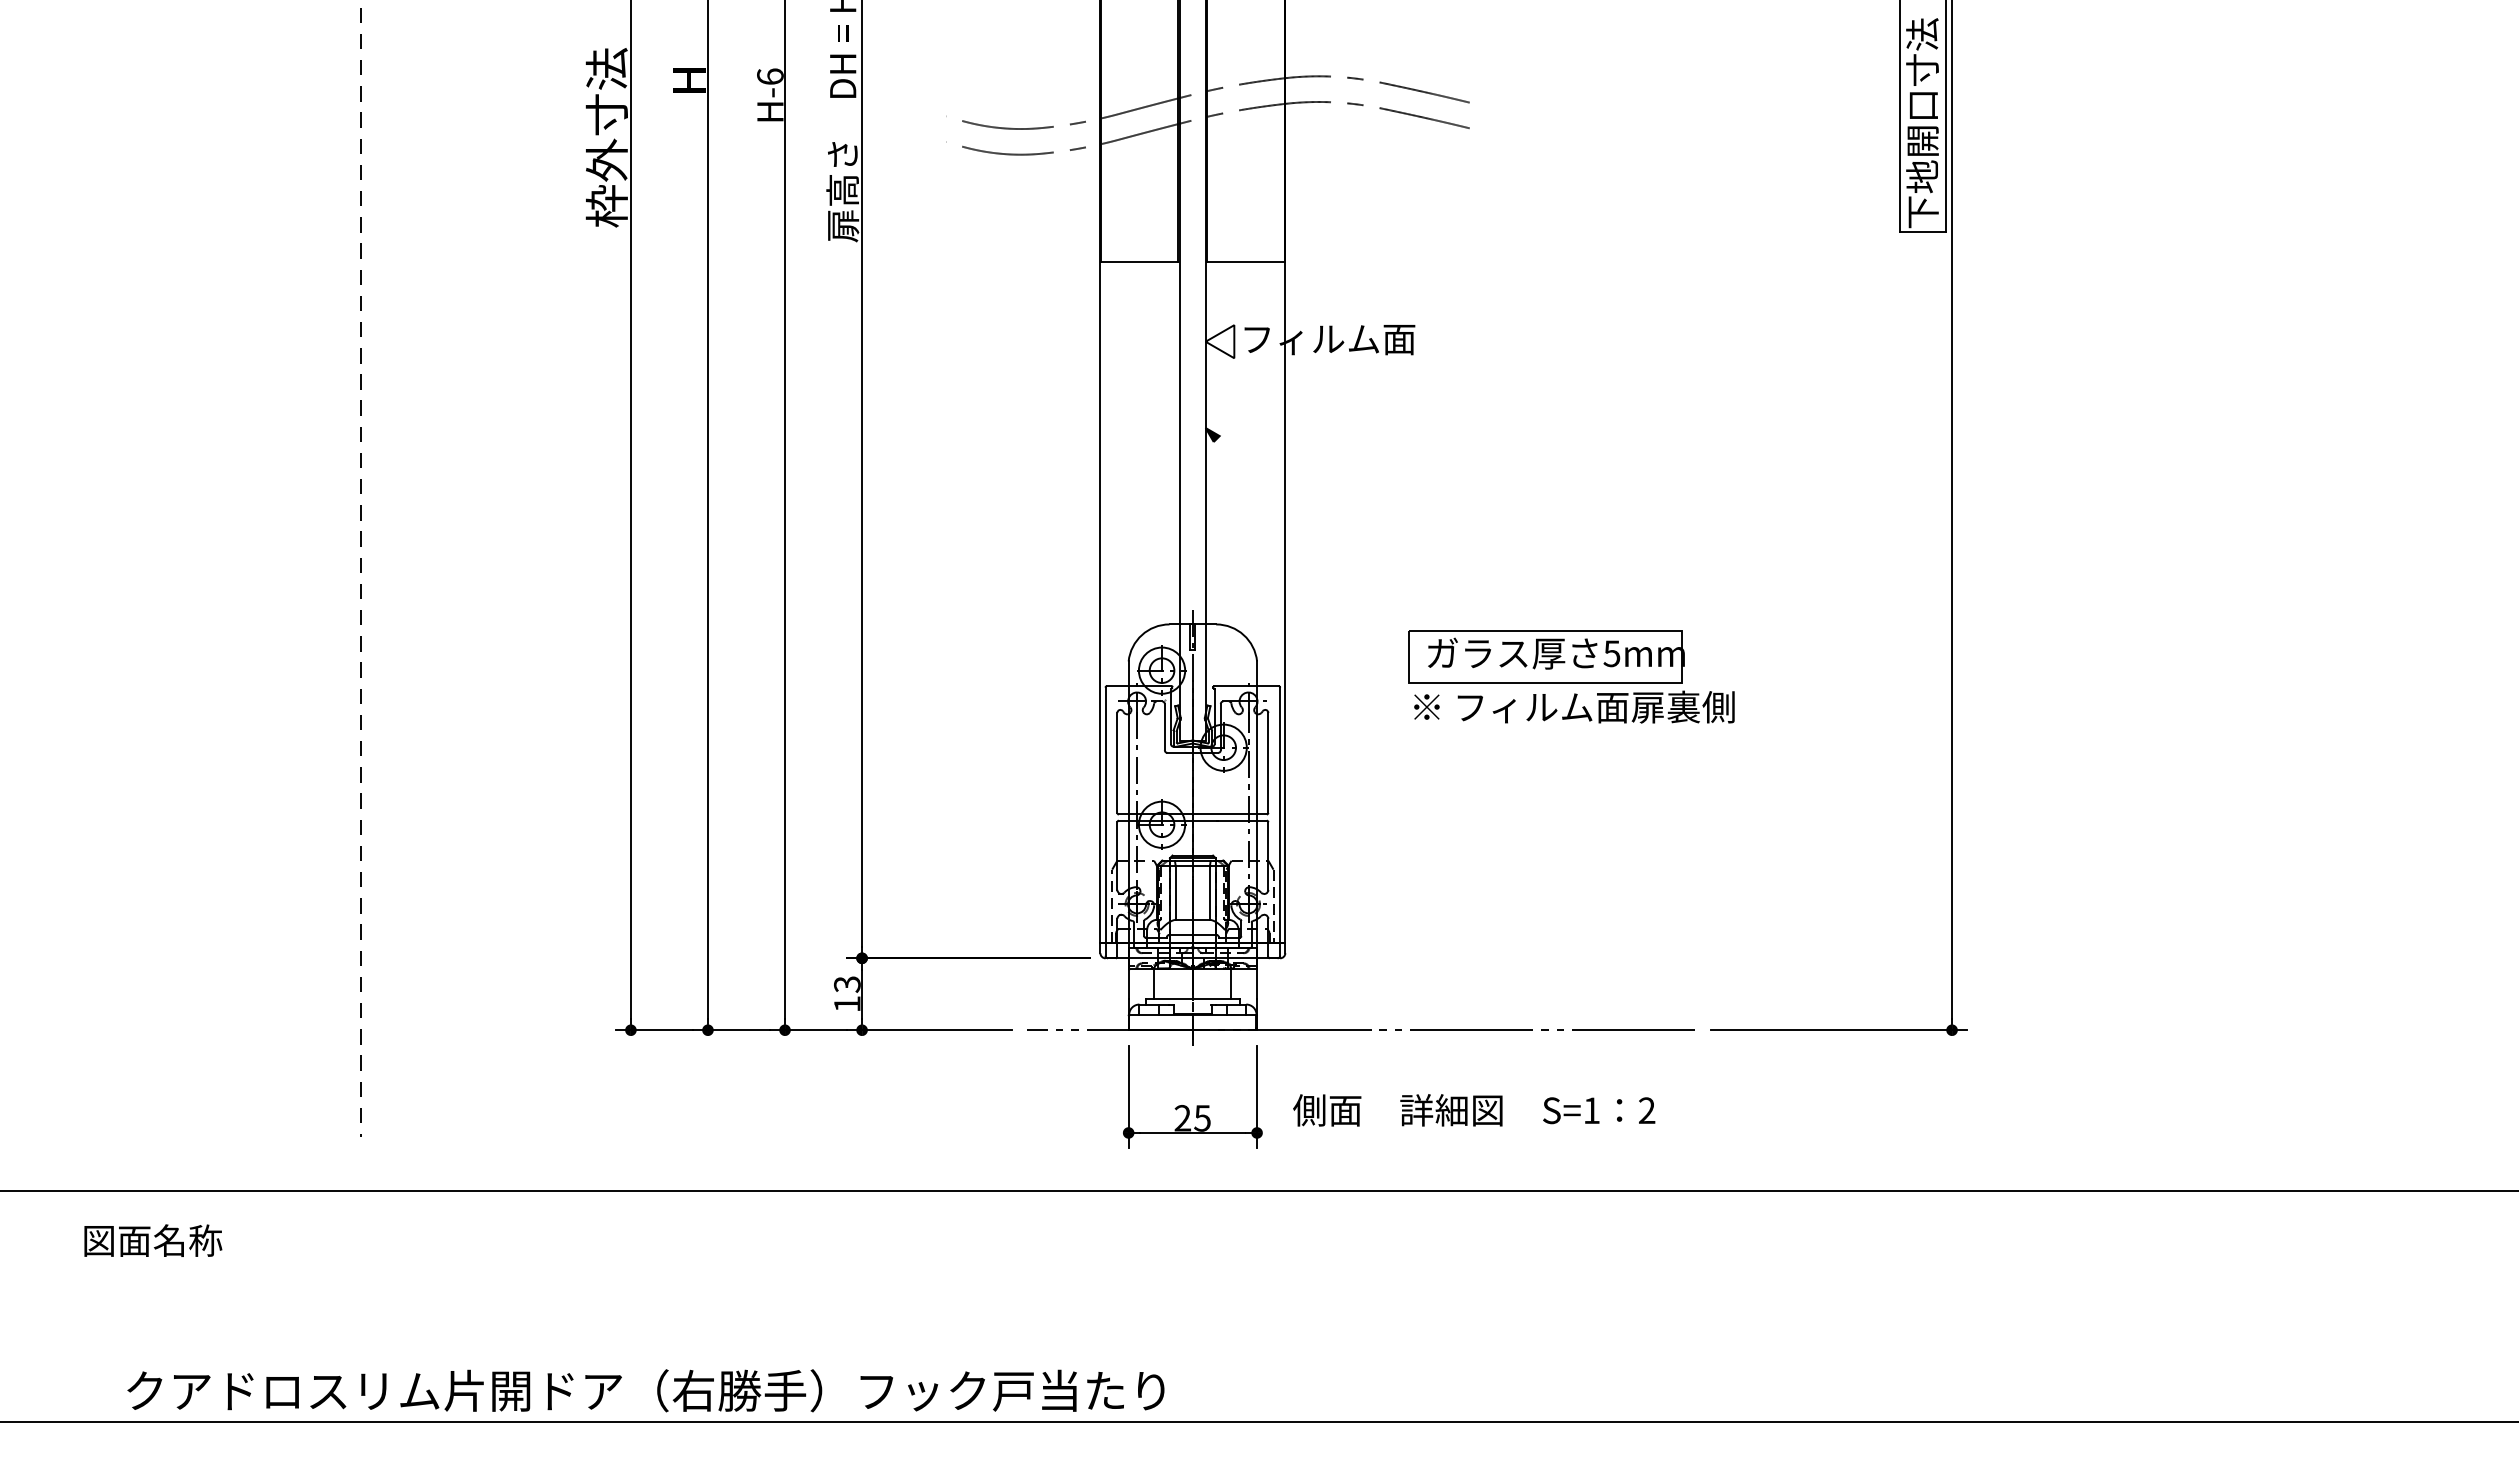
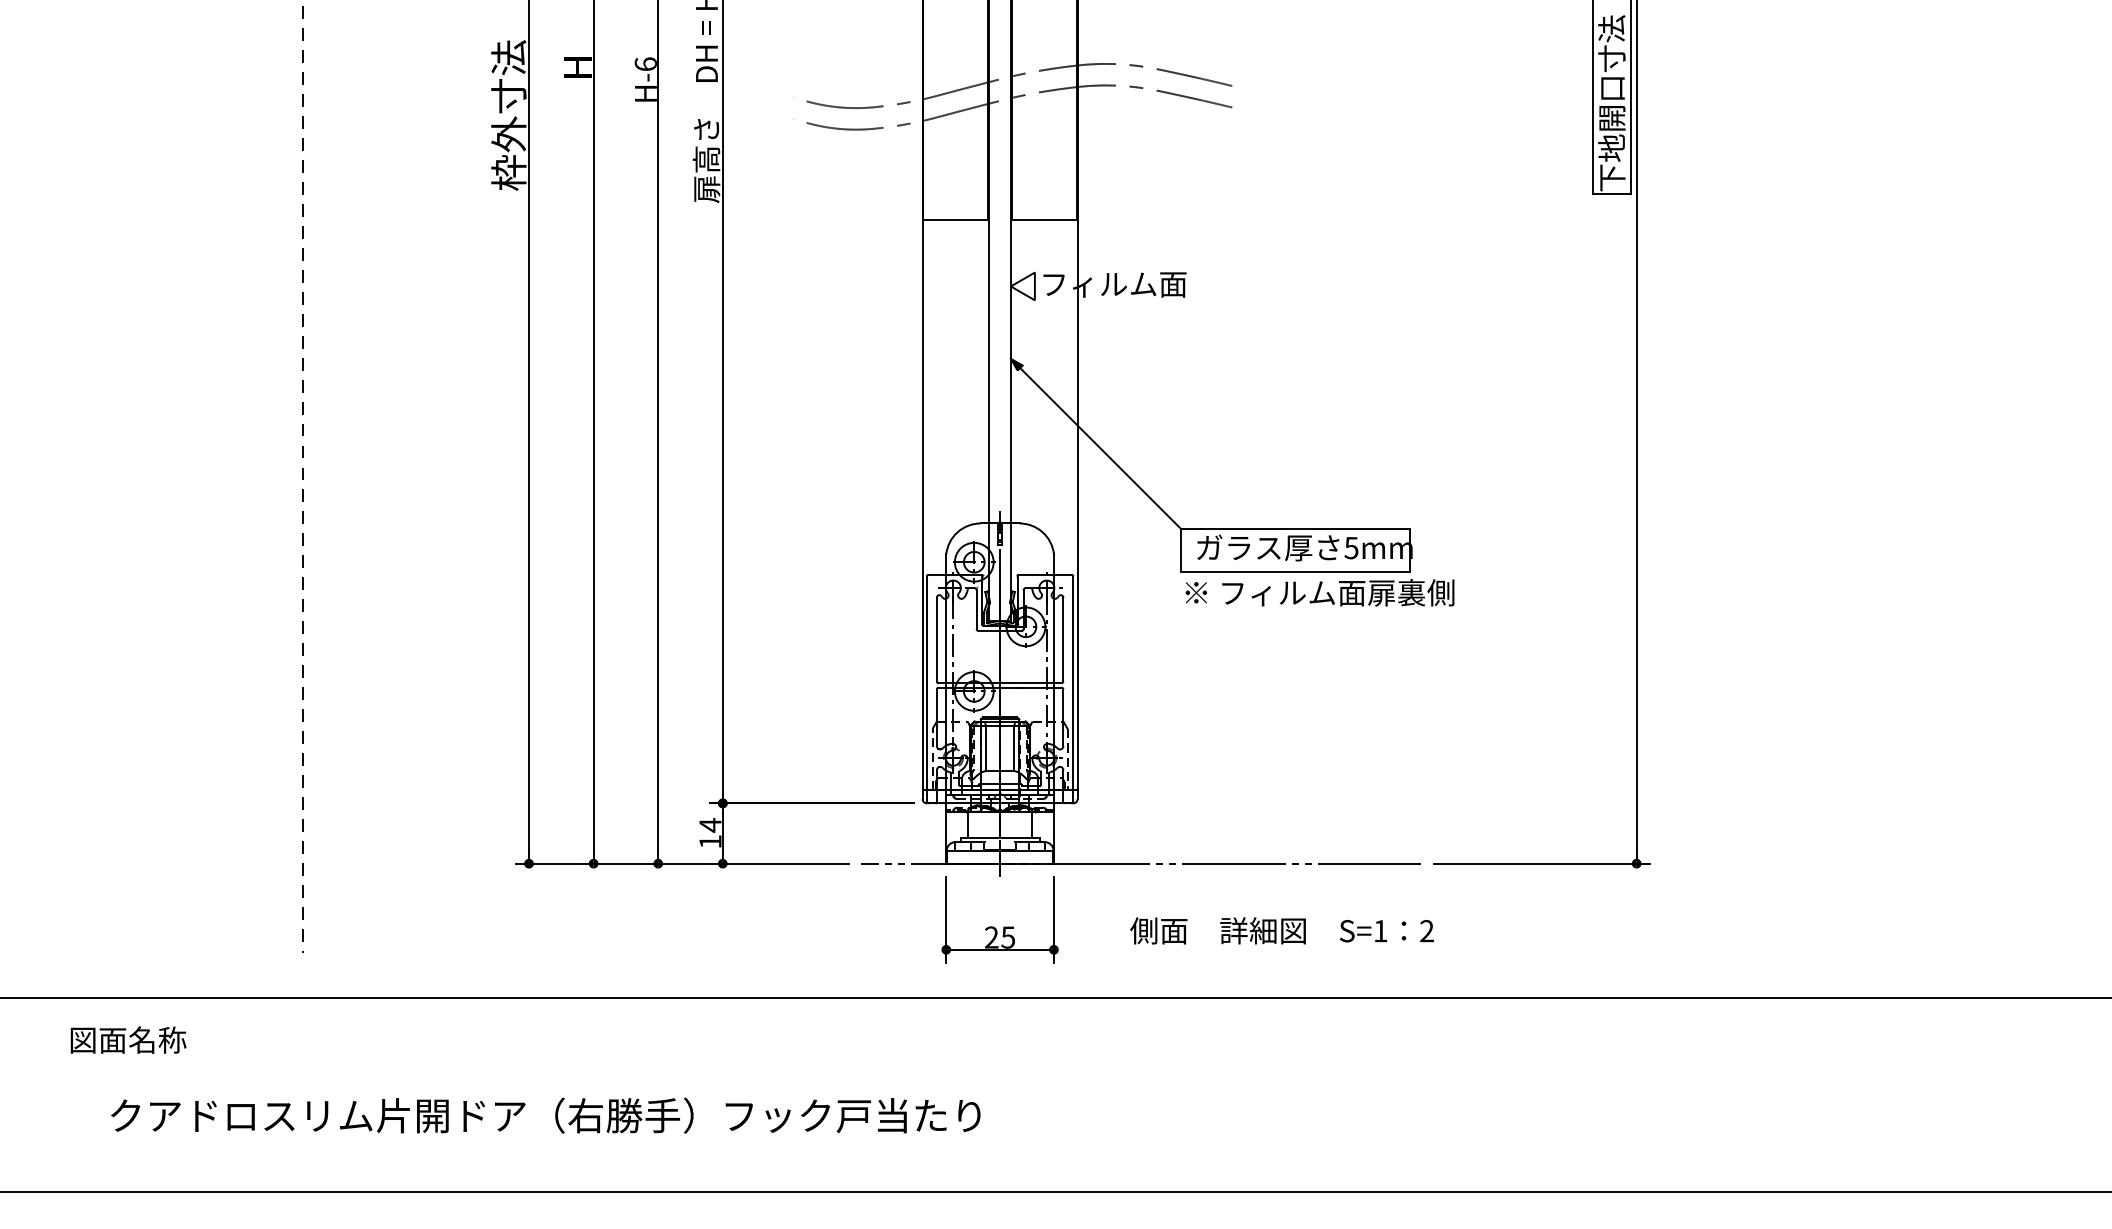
line: (1307, 529) -> (1096, 443), added
text: (847, 984) -> (710, 825), 13 -> 14
text: (1474, 1110) -> (1282, 930), moved
text: (645, 1390) -> (545, 1115), moved

